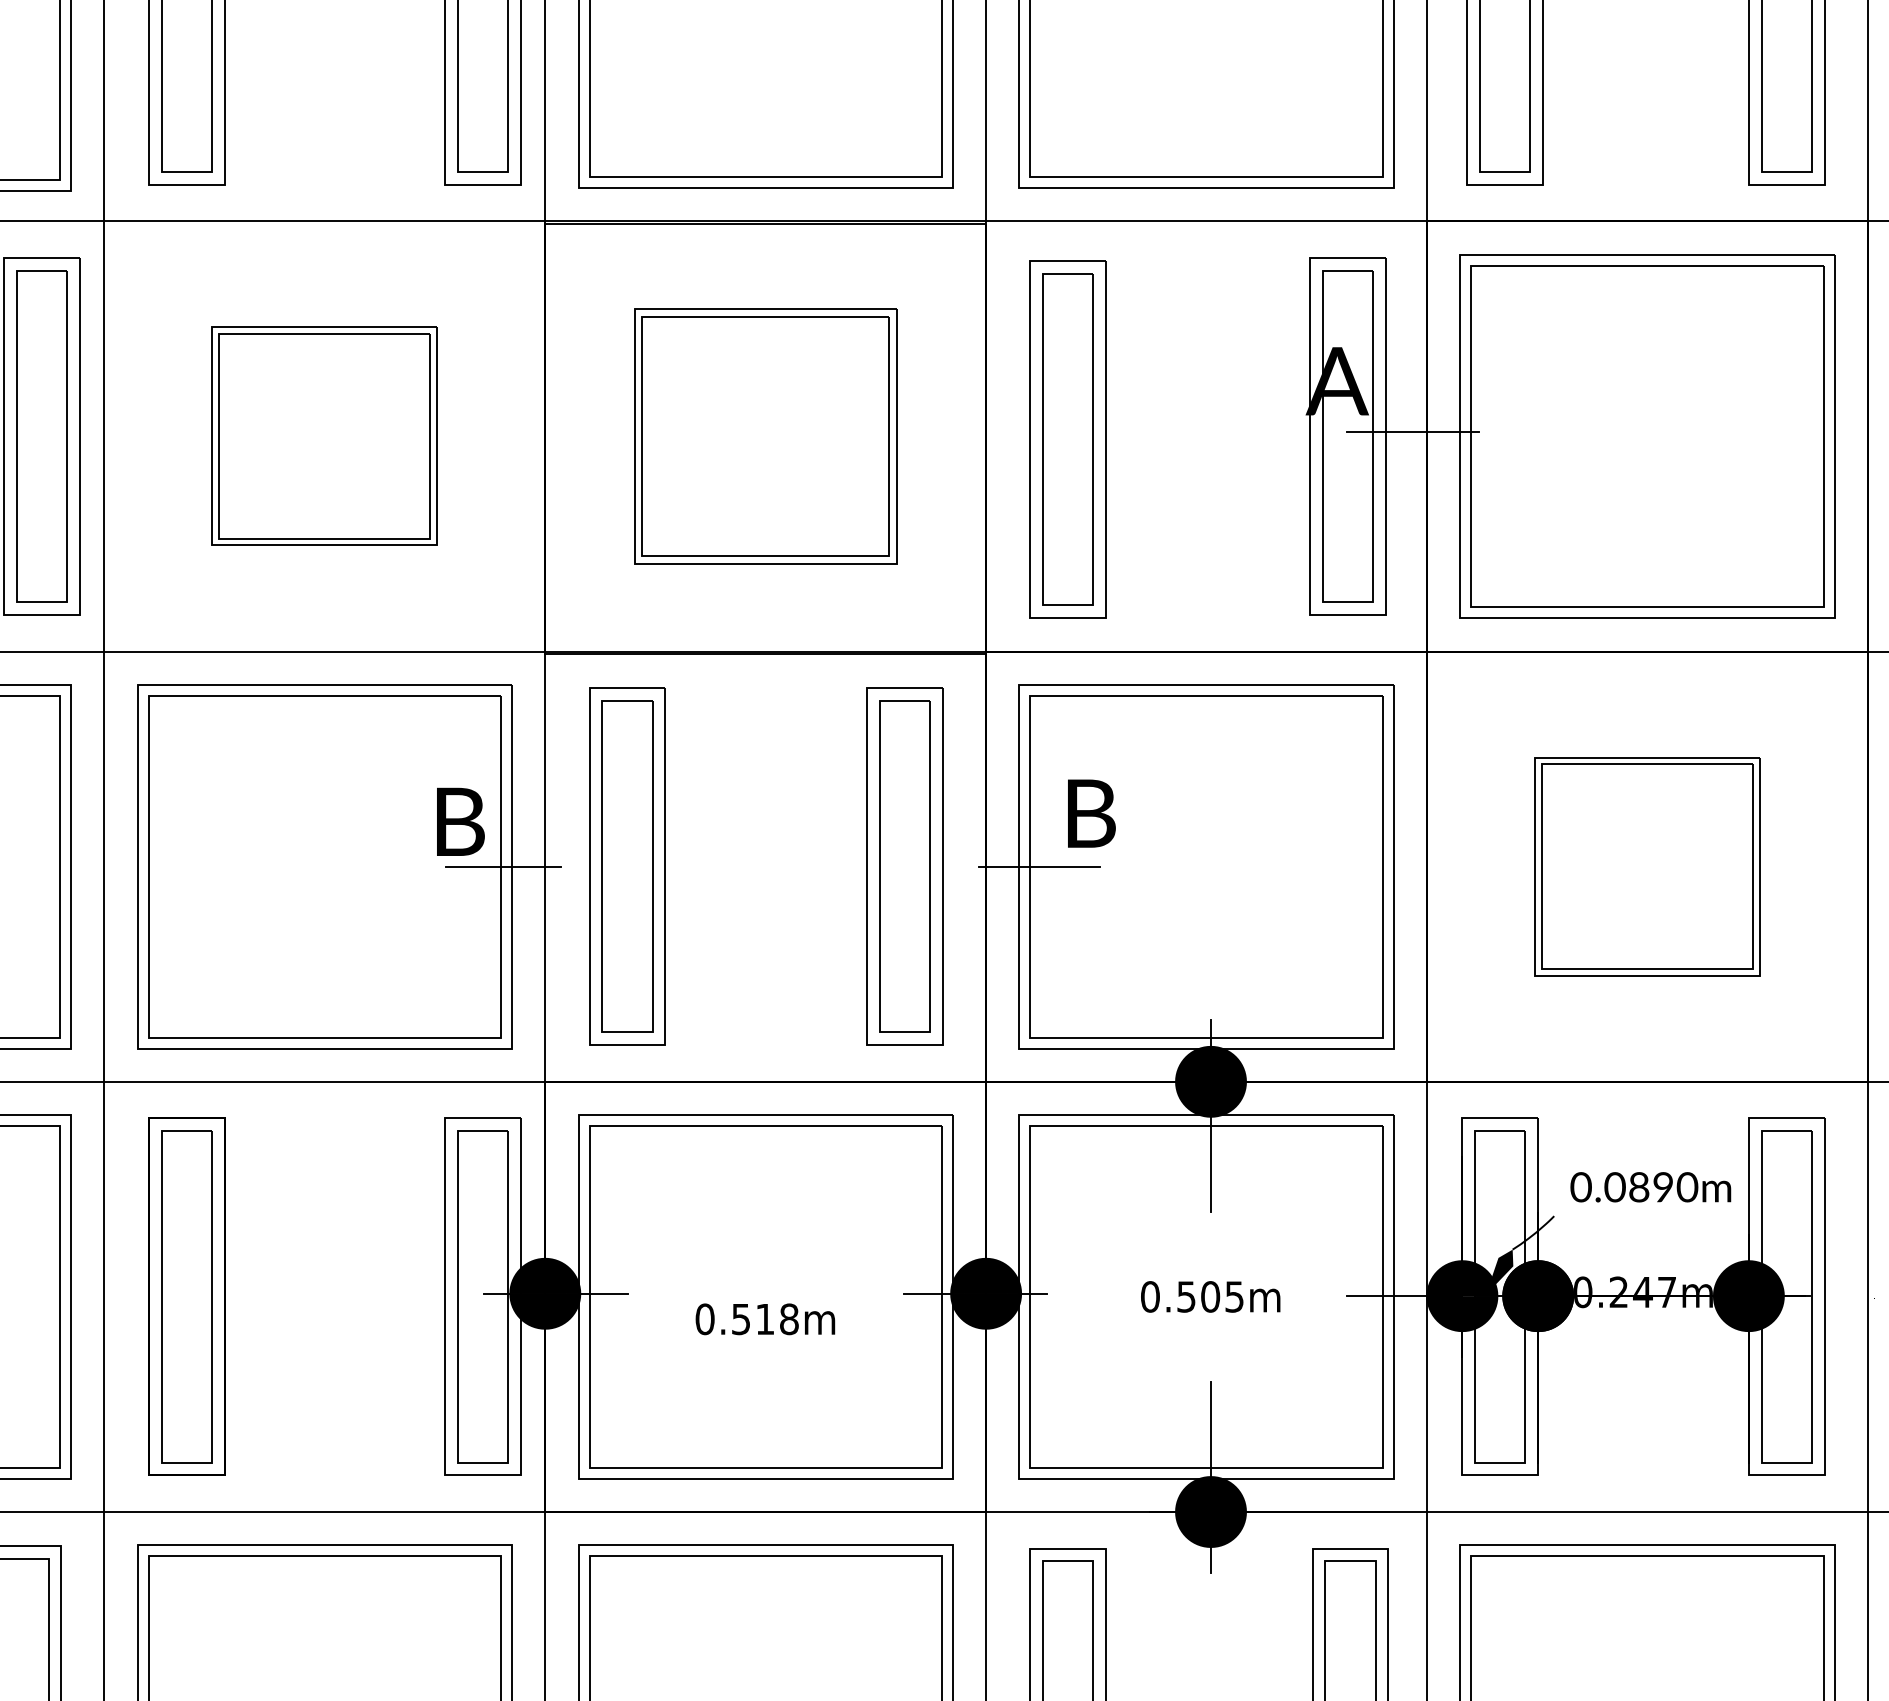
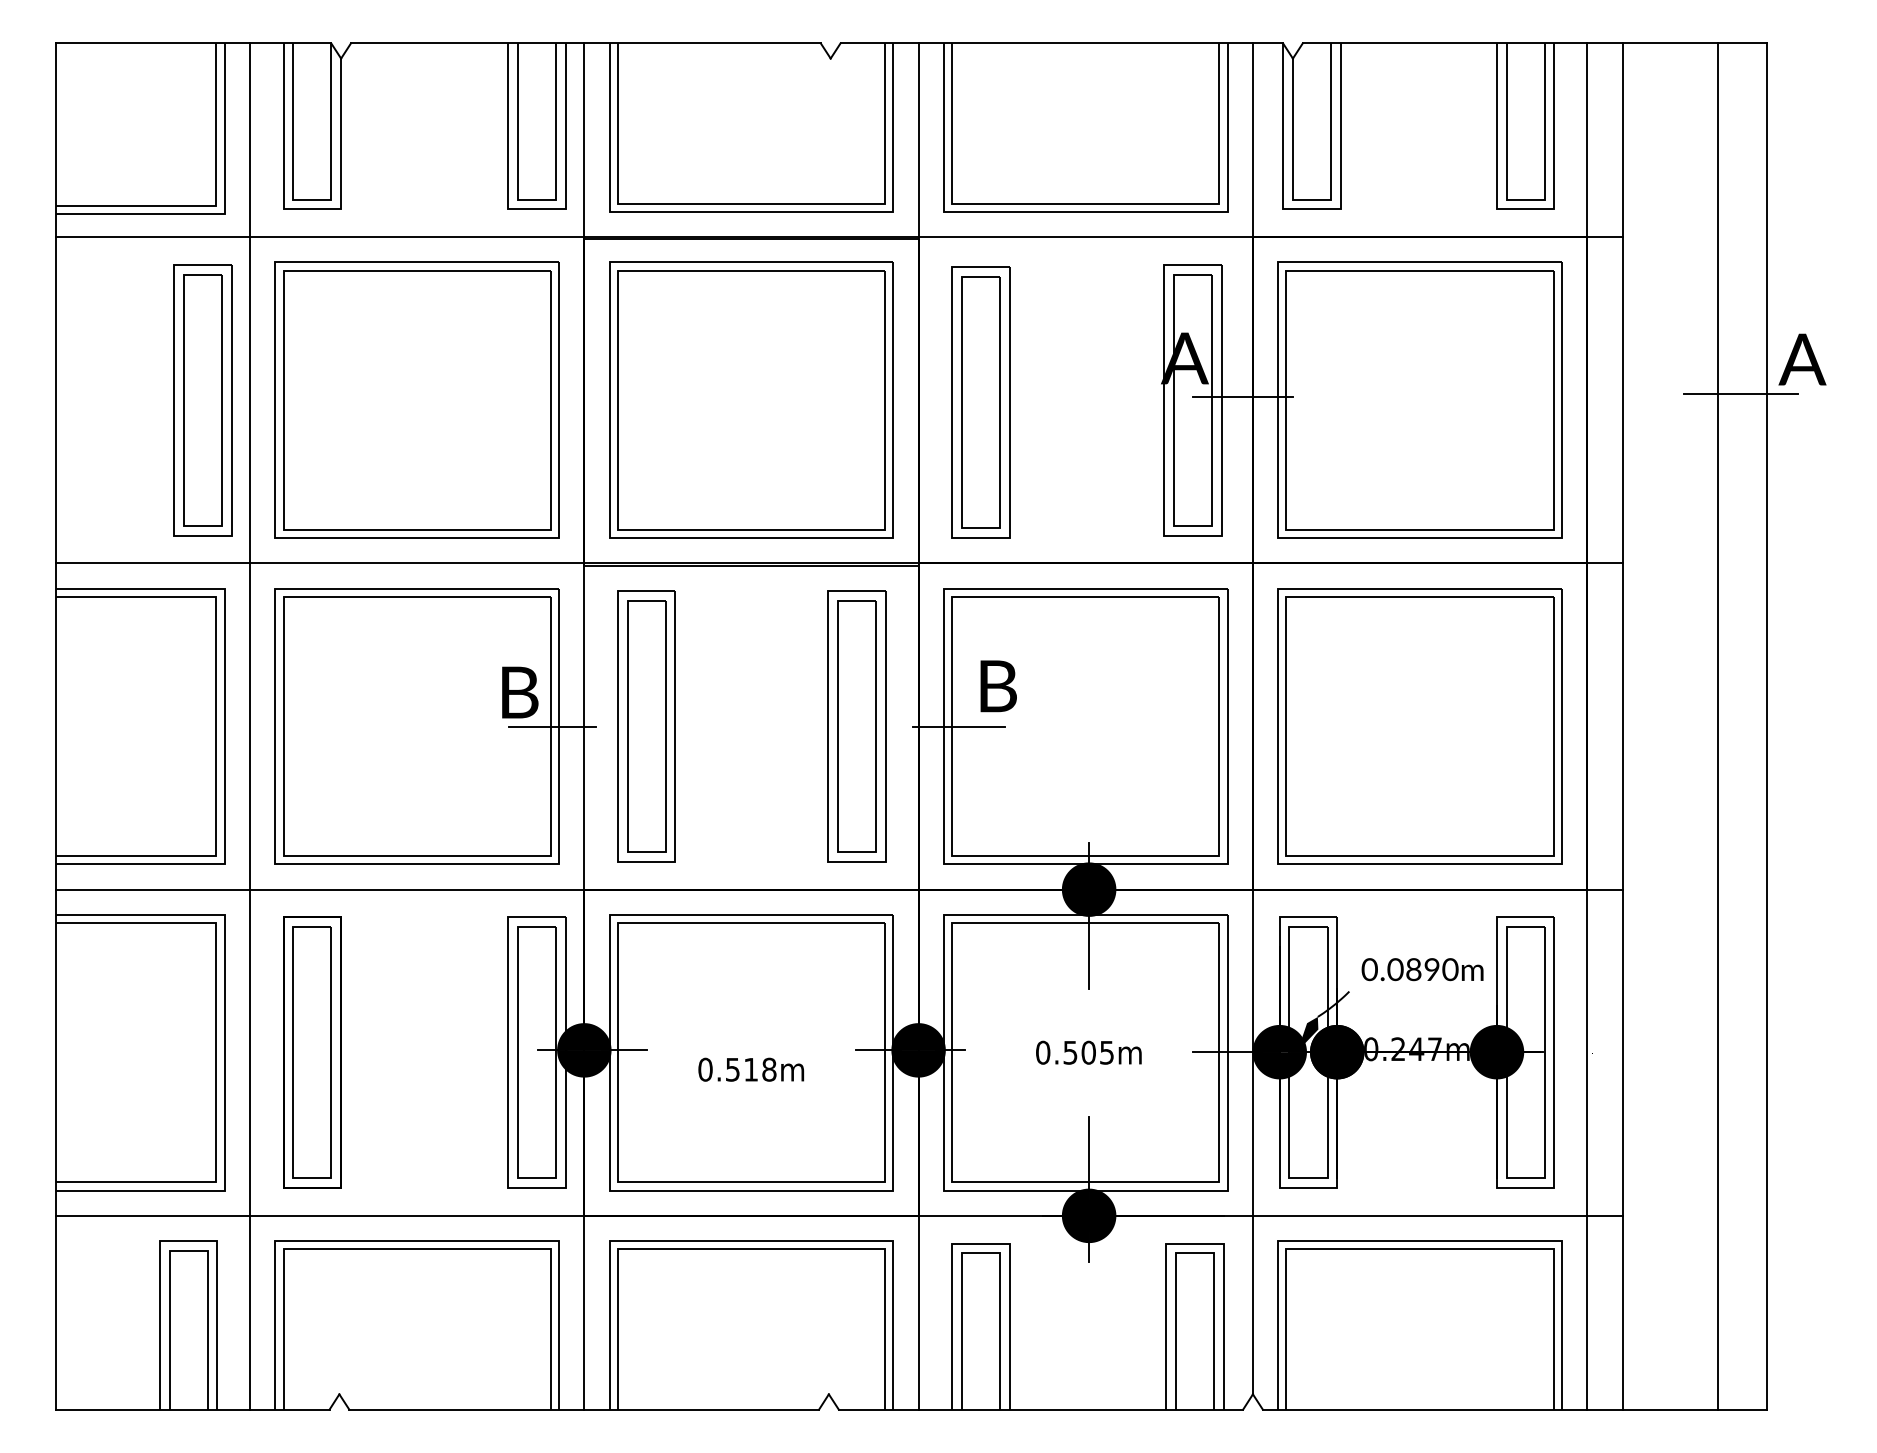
part: (323, 435) -> (416, 399), size x1.67
part: (765, 435) -> (751, 399), size x1.43
part: (1646, 866) -> (1419, 726), size x1.67

